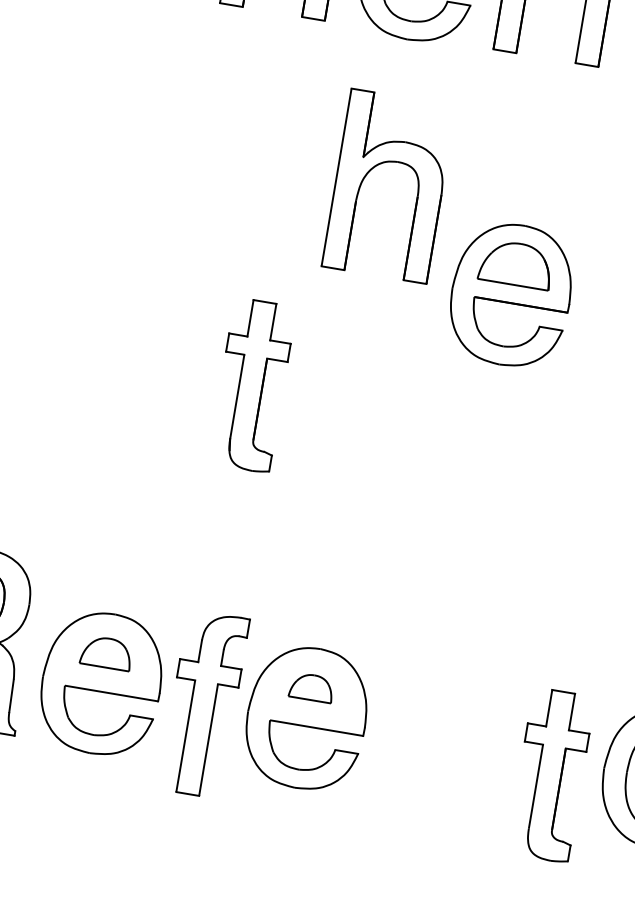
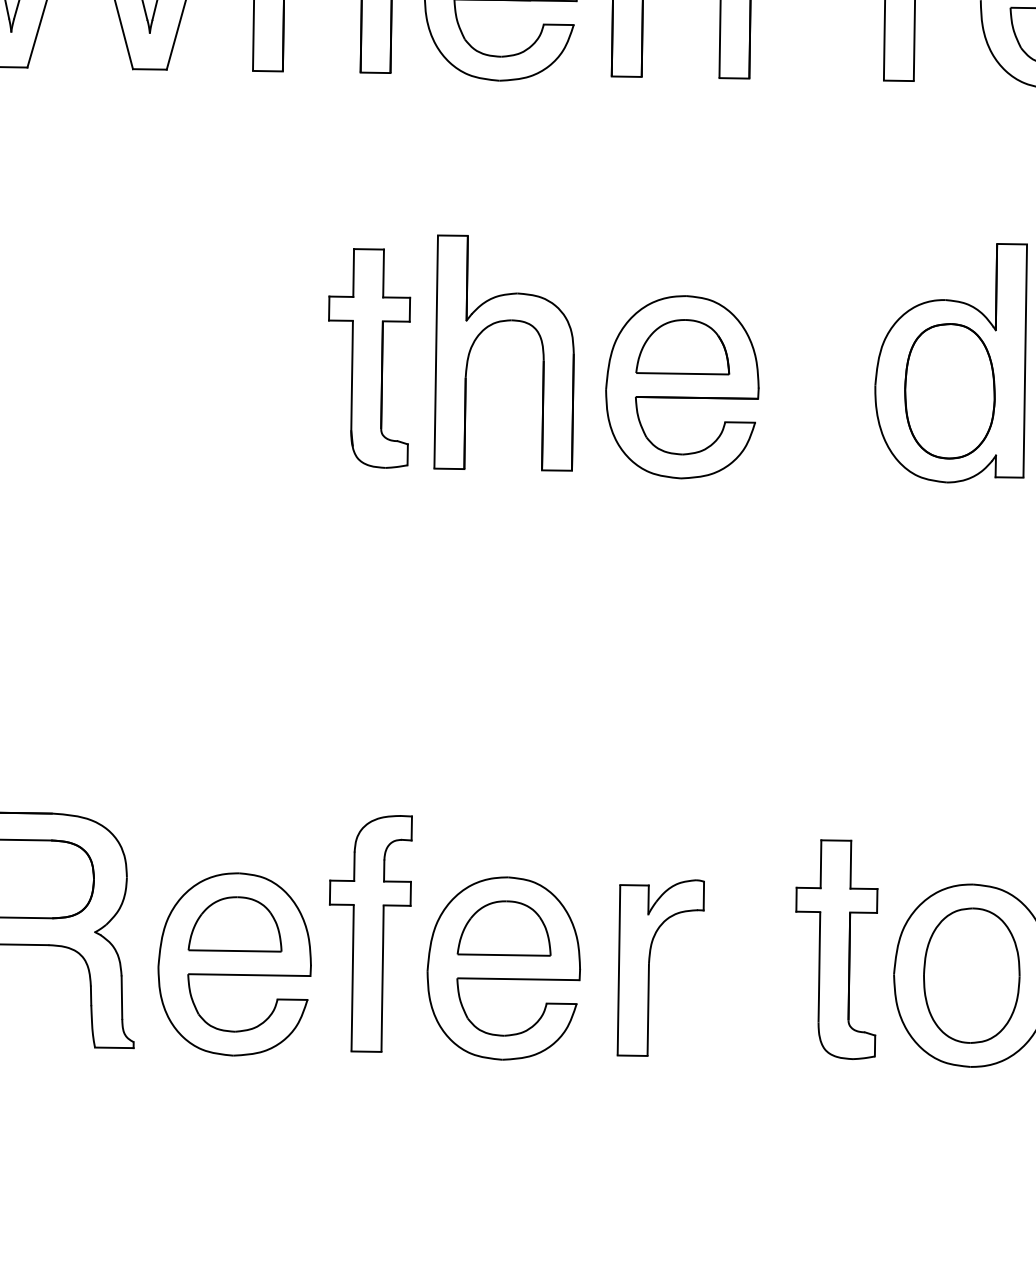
part: (378, 165) -> (487, 328), moved
part: (252, 385) -> (369, 358), moved
part: (106, 653) -> (234, 924), size x1.43
part: (311, 687) -> (503, 928), size x1.67
part: (204, 704) -> (370, 933), moved
part: (418, 734) -> (649, 967), added
part: (551, 775) -> (836, 949), moved

